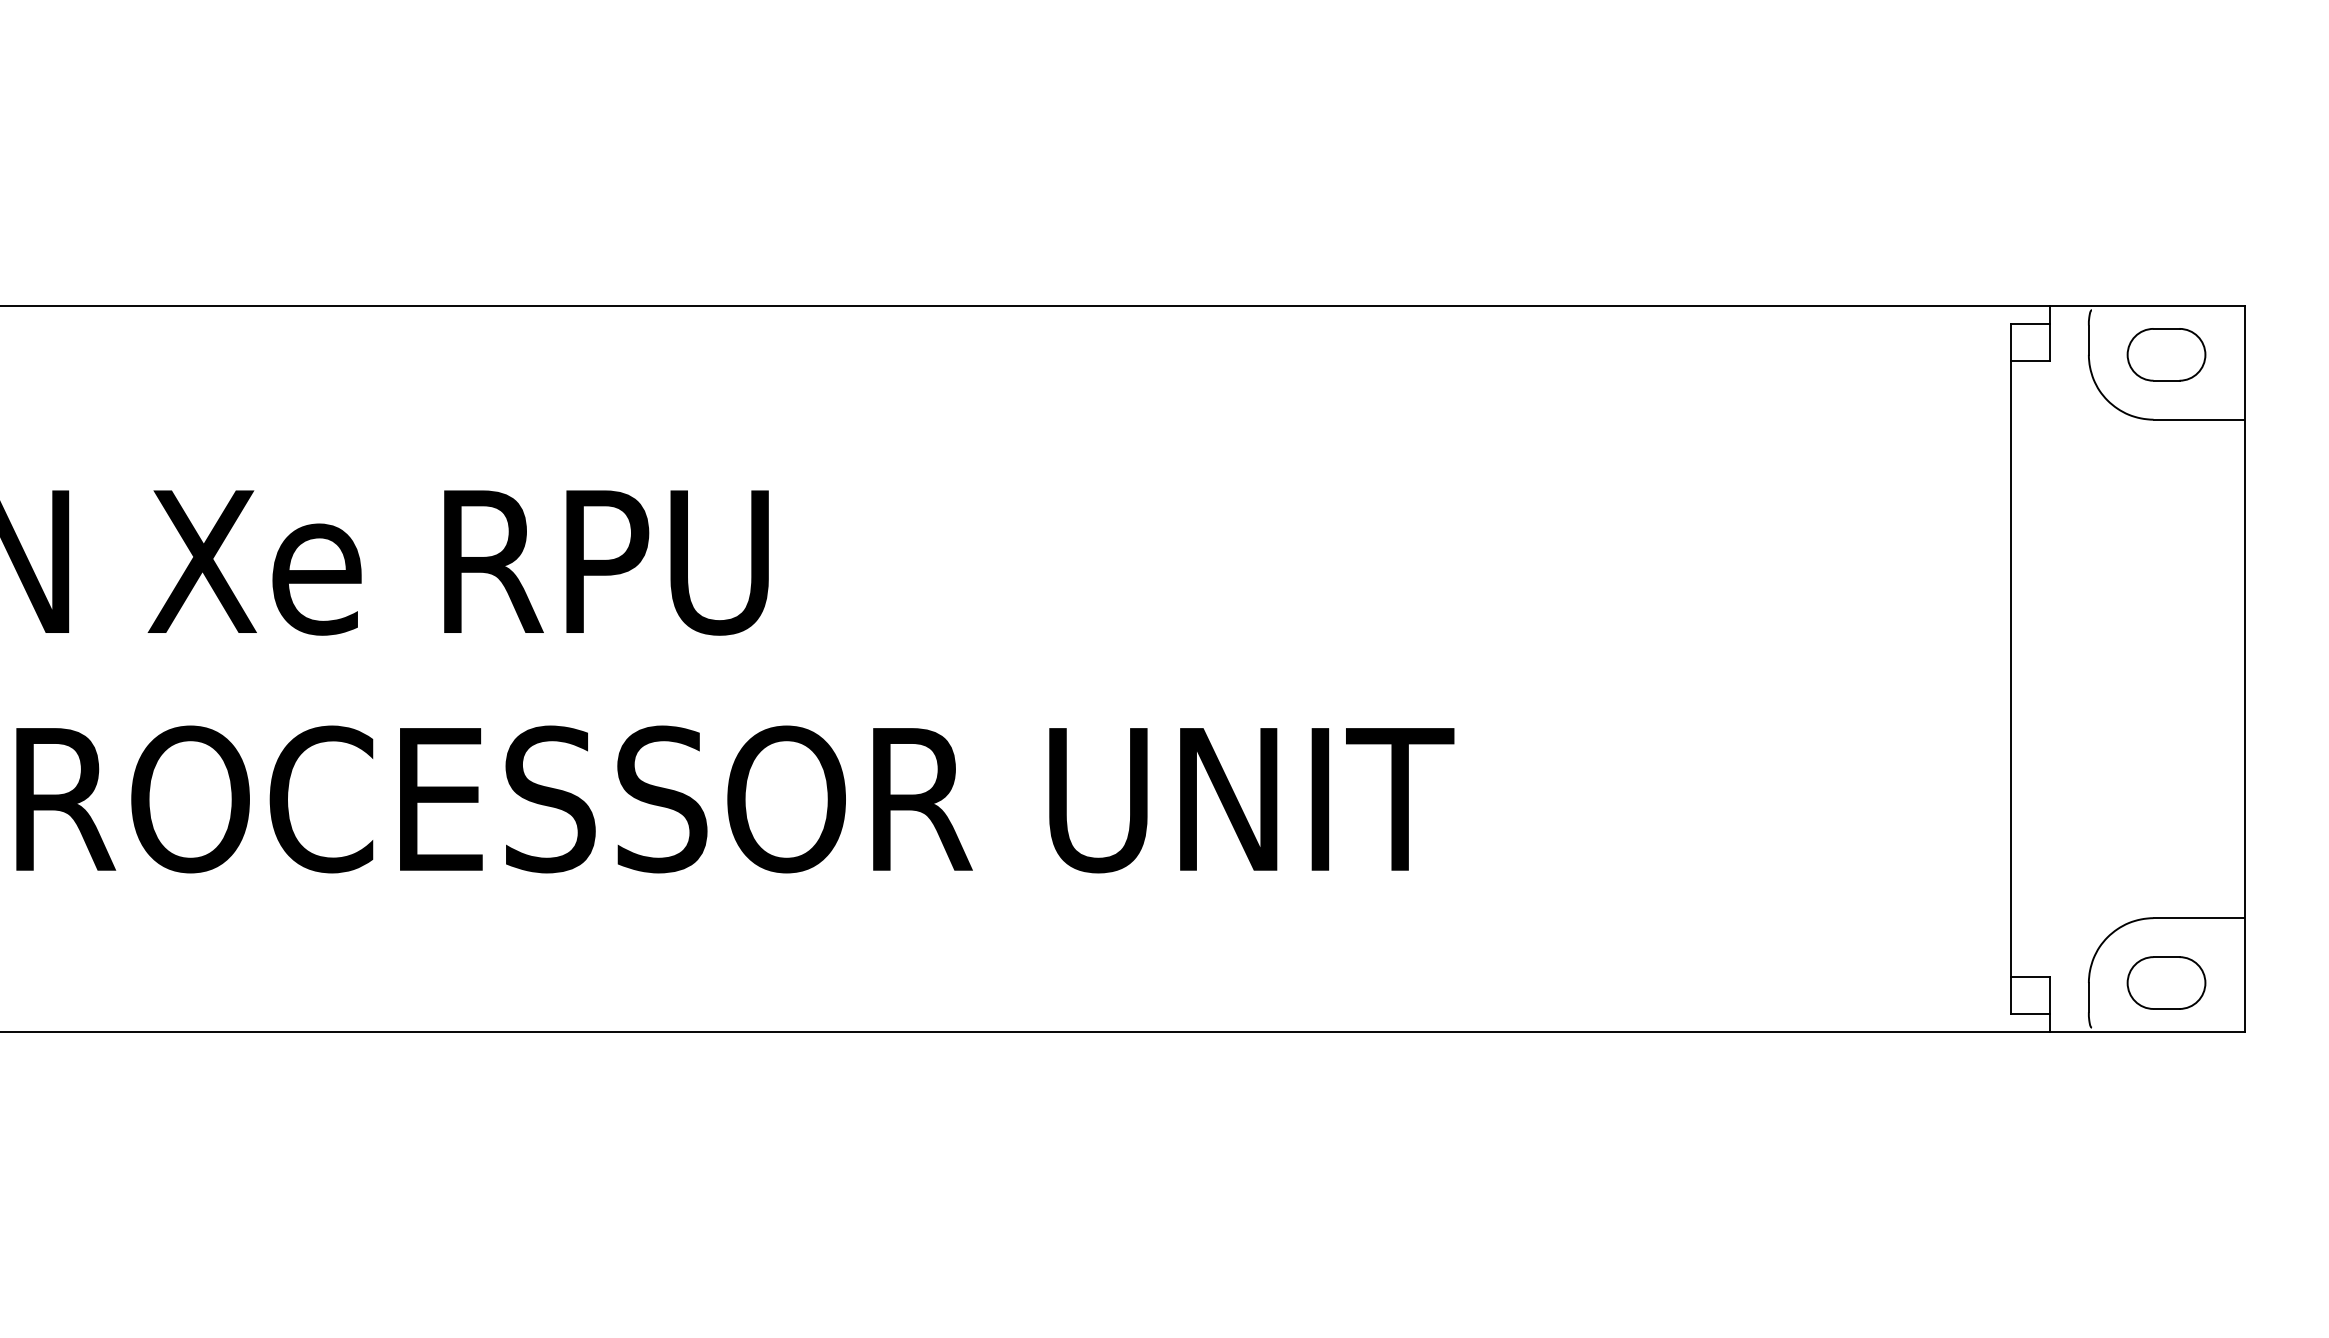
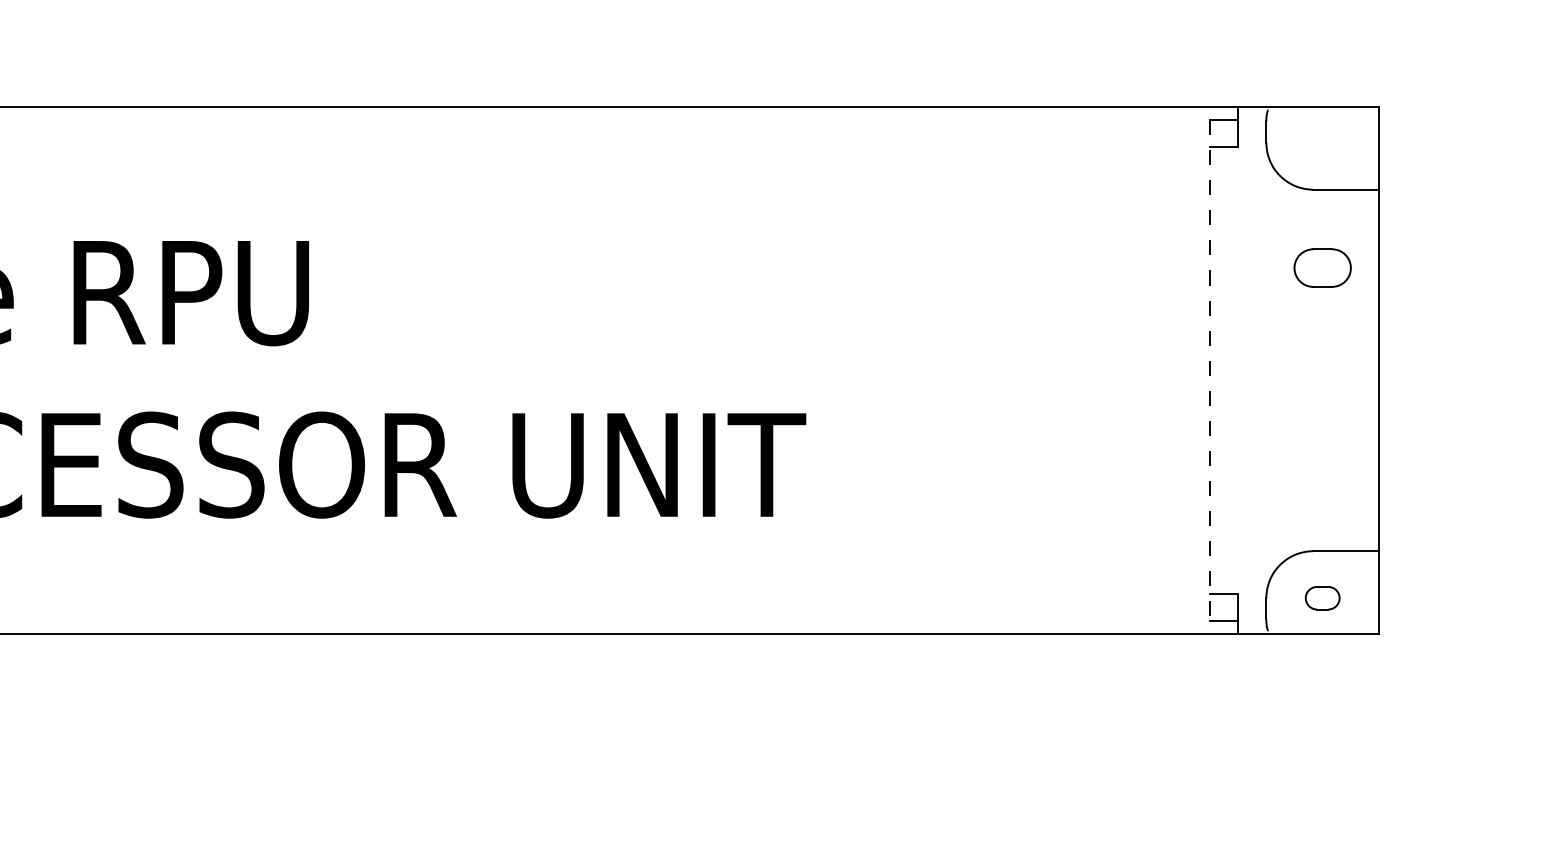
part: (2166, 354) -> (1322, 267), moved
line: (2011, 669) -> (1210, 370), solid -> dashed
part: (2166, 982) -> (1322, 597), size x0.6

